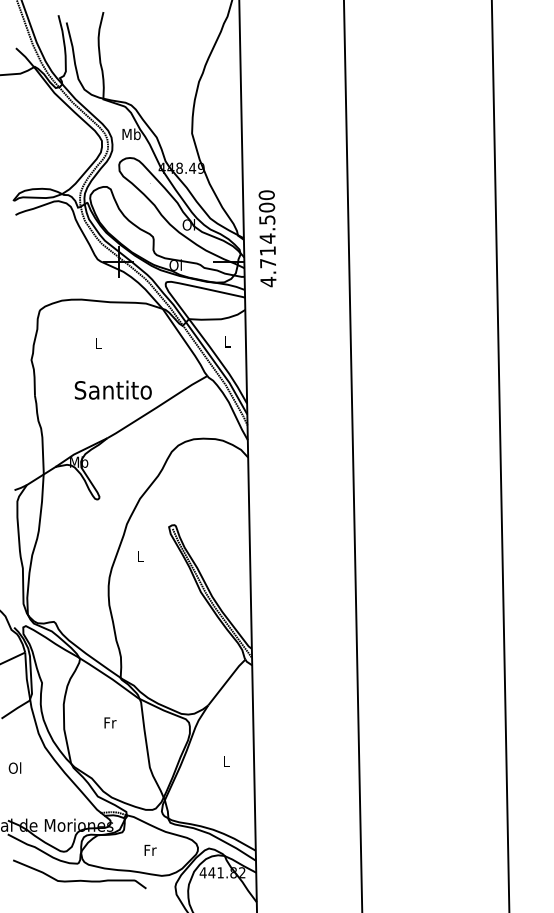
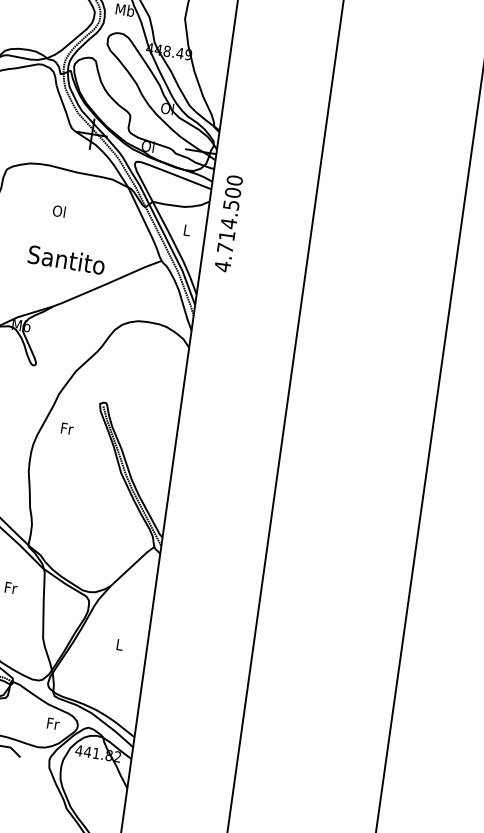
text: (267, 238) -> (228, 223), moved
text: (98, 343) -> (59, 211), L -> Ol
text: (140, 556) -> (67, 428), L -> Fr
text: (150, 849) -> (53, 723), moved

